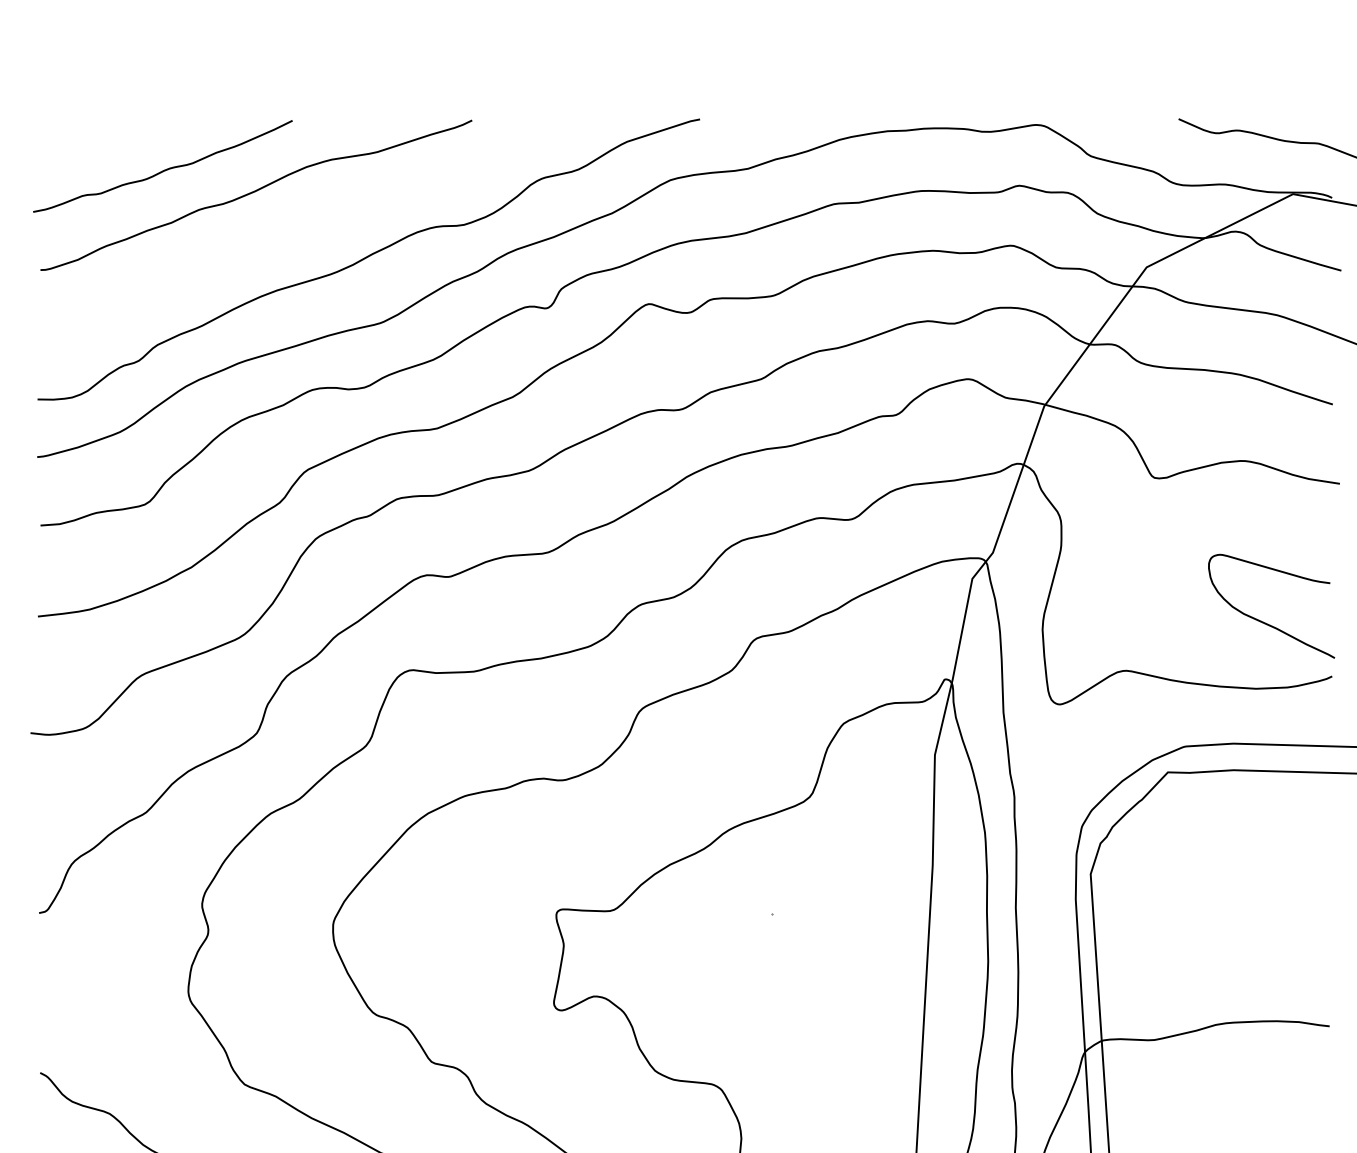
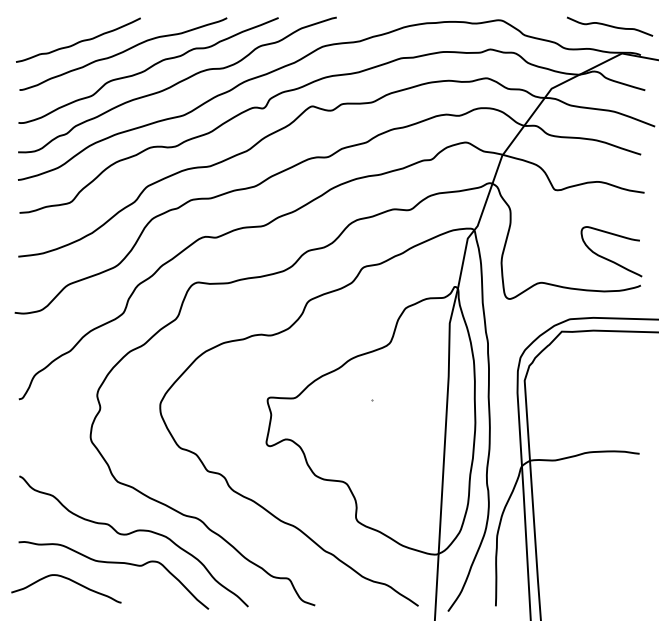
curve: (308, 227) -> (148, 69), added

